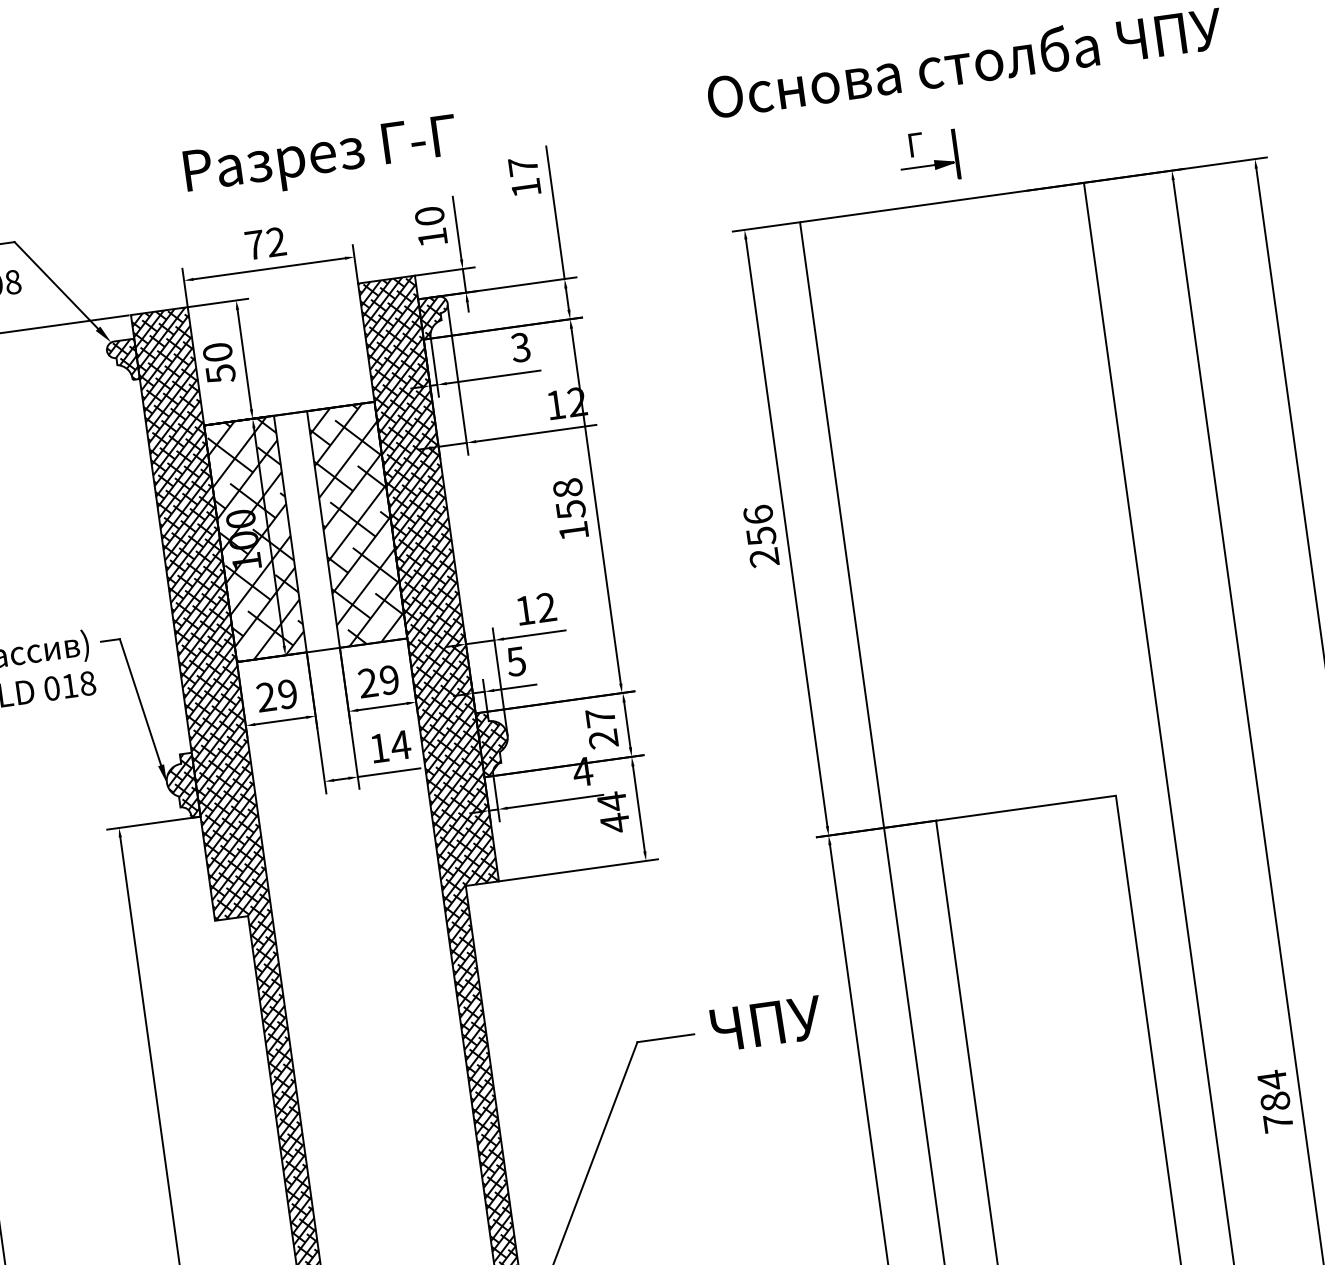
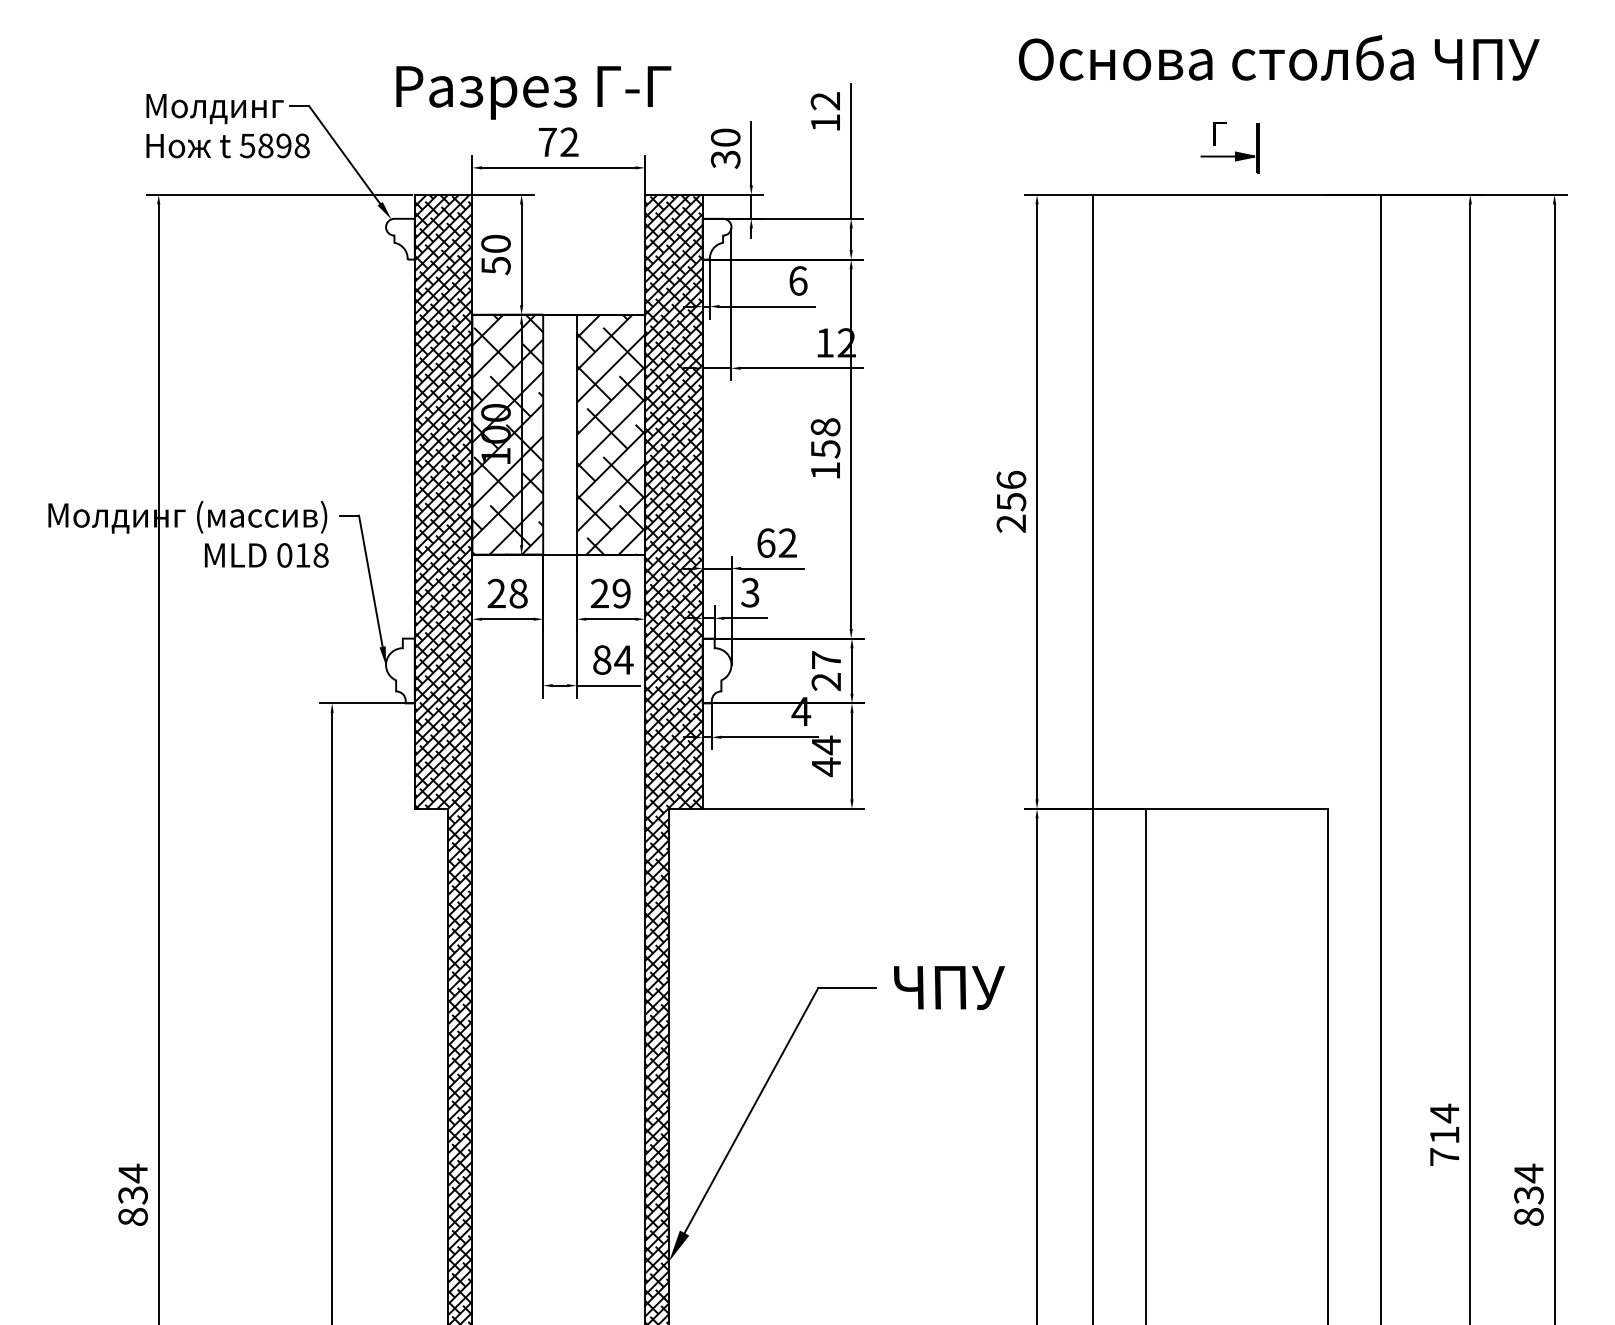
text: (321, 158) -> (533, 92), moved
text: (522, 166) -> (824, 101), 17 -> 12
text: (432, 237) -> (725, 159), 10 -> 30
hatch: (434, 316) -> (716, 238), removed
text: (520, 347) -> (797, 280), 3 -> 6
hatch: (122, 360) -> (400, 238), removed
text: (525, 609) -> (766, 542), 12 -> 62
text: (516, 661) -> (750, 592), 5 -> 3
text: (287, 694) -> (518, 593), 29 -> 28
hatch: (493, 742) -> (716, 670), removed
text: (379, 747) -> (602, 659), 14 -> 84
hatch: (181, 786) -> (400, 670), removed
text: (1275, 1101) -> (1444, 1135), 784 -> 714

